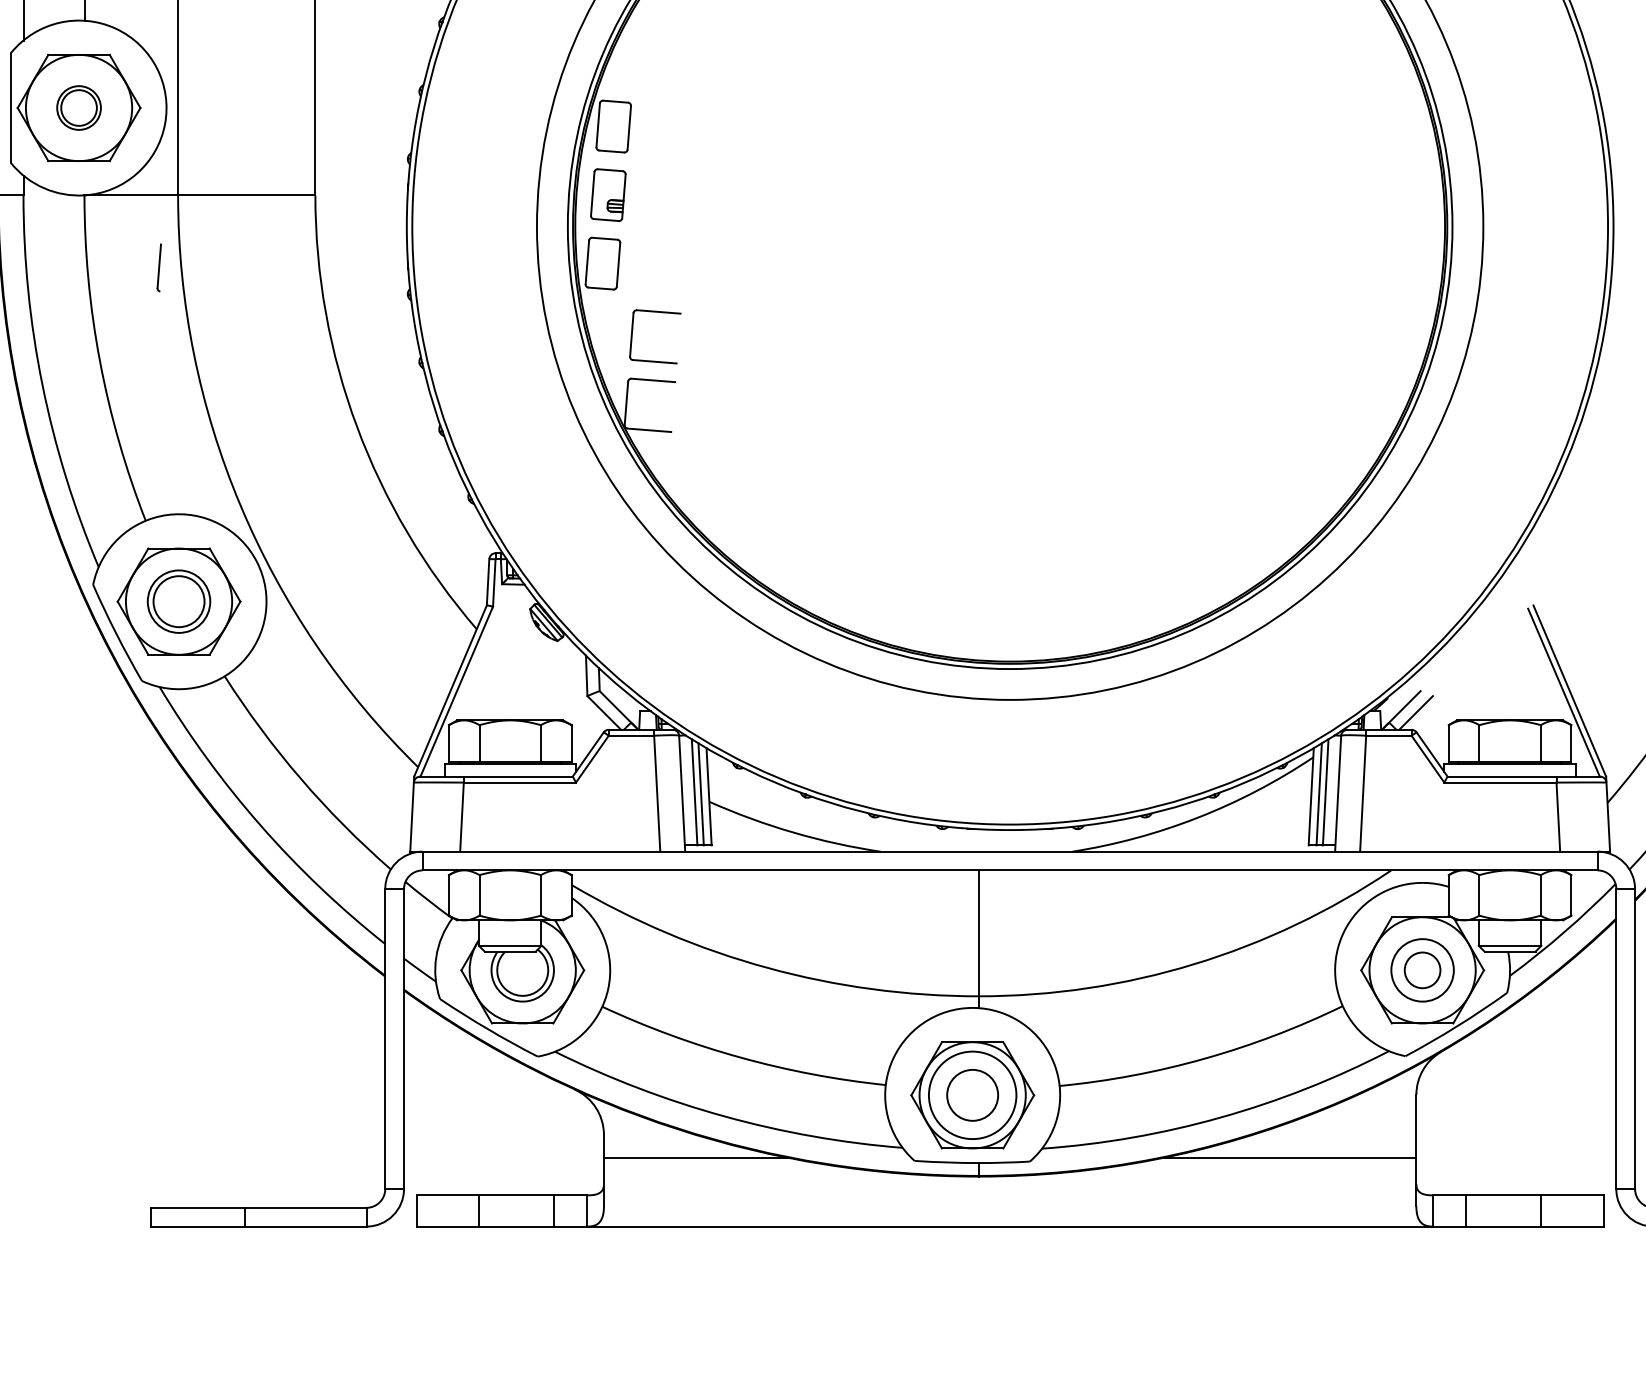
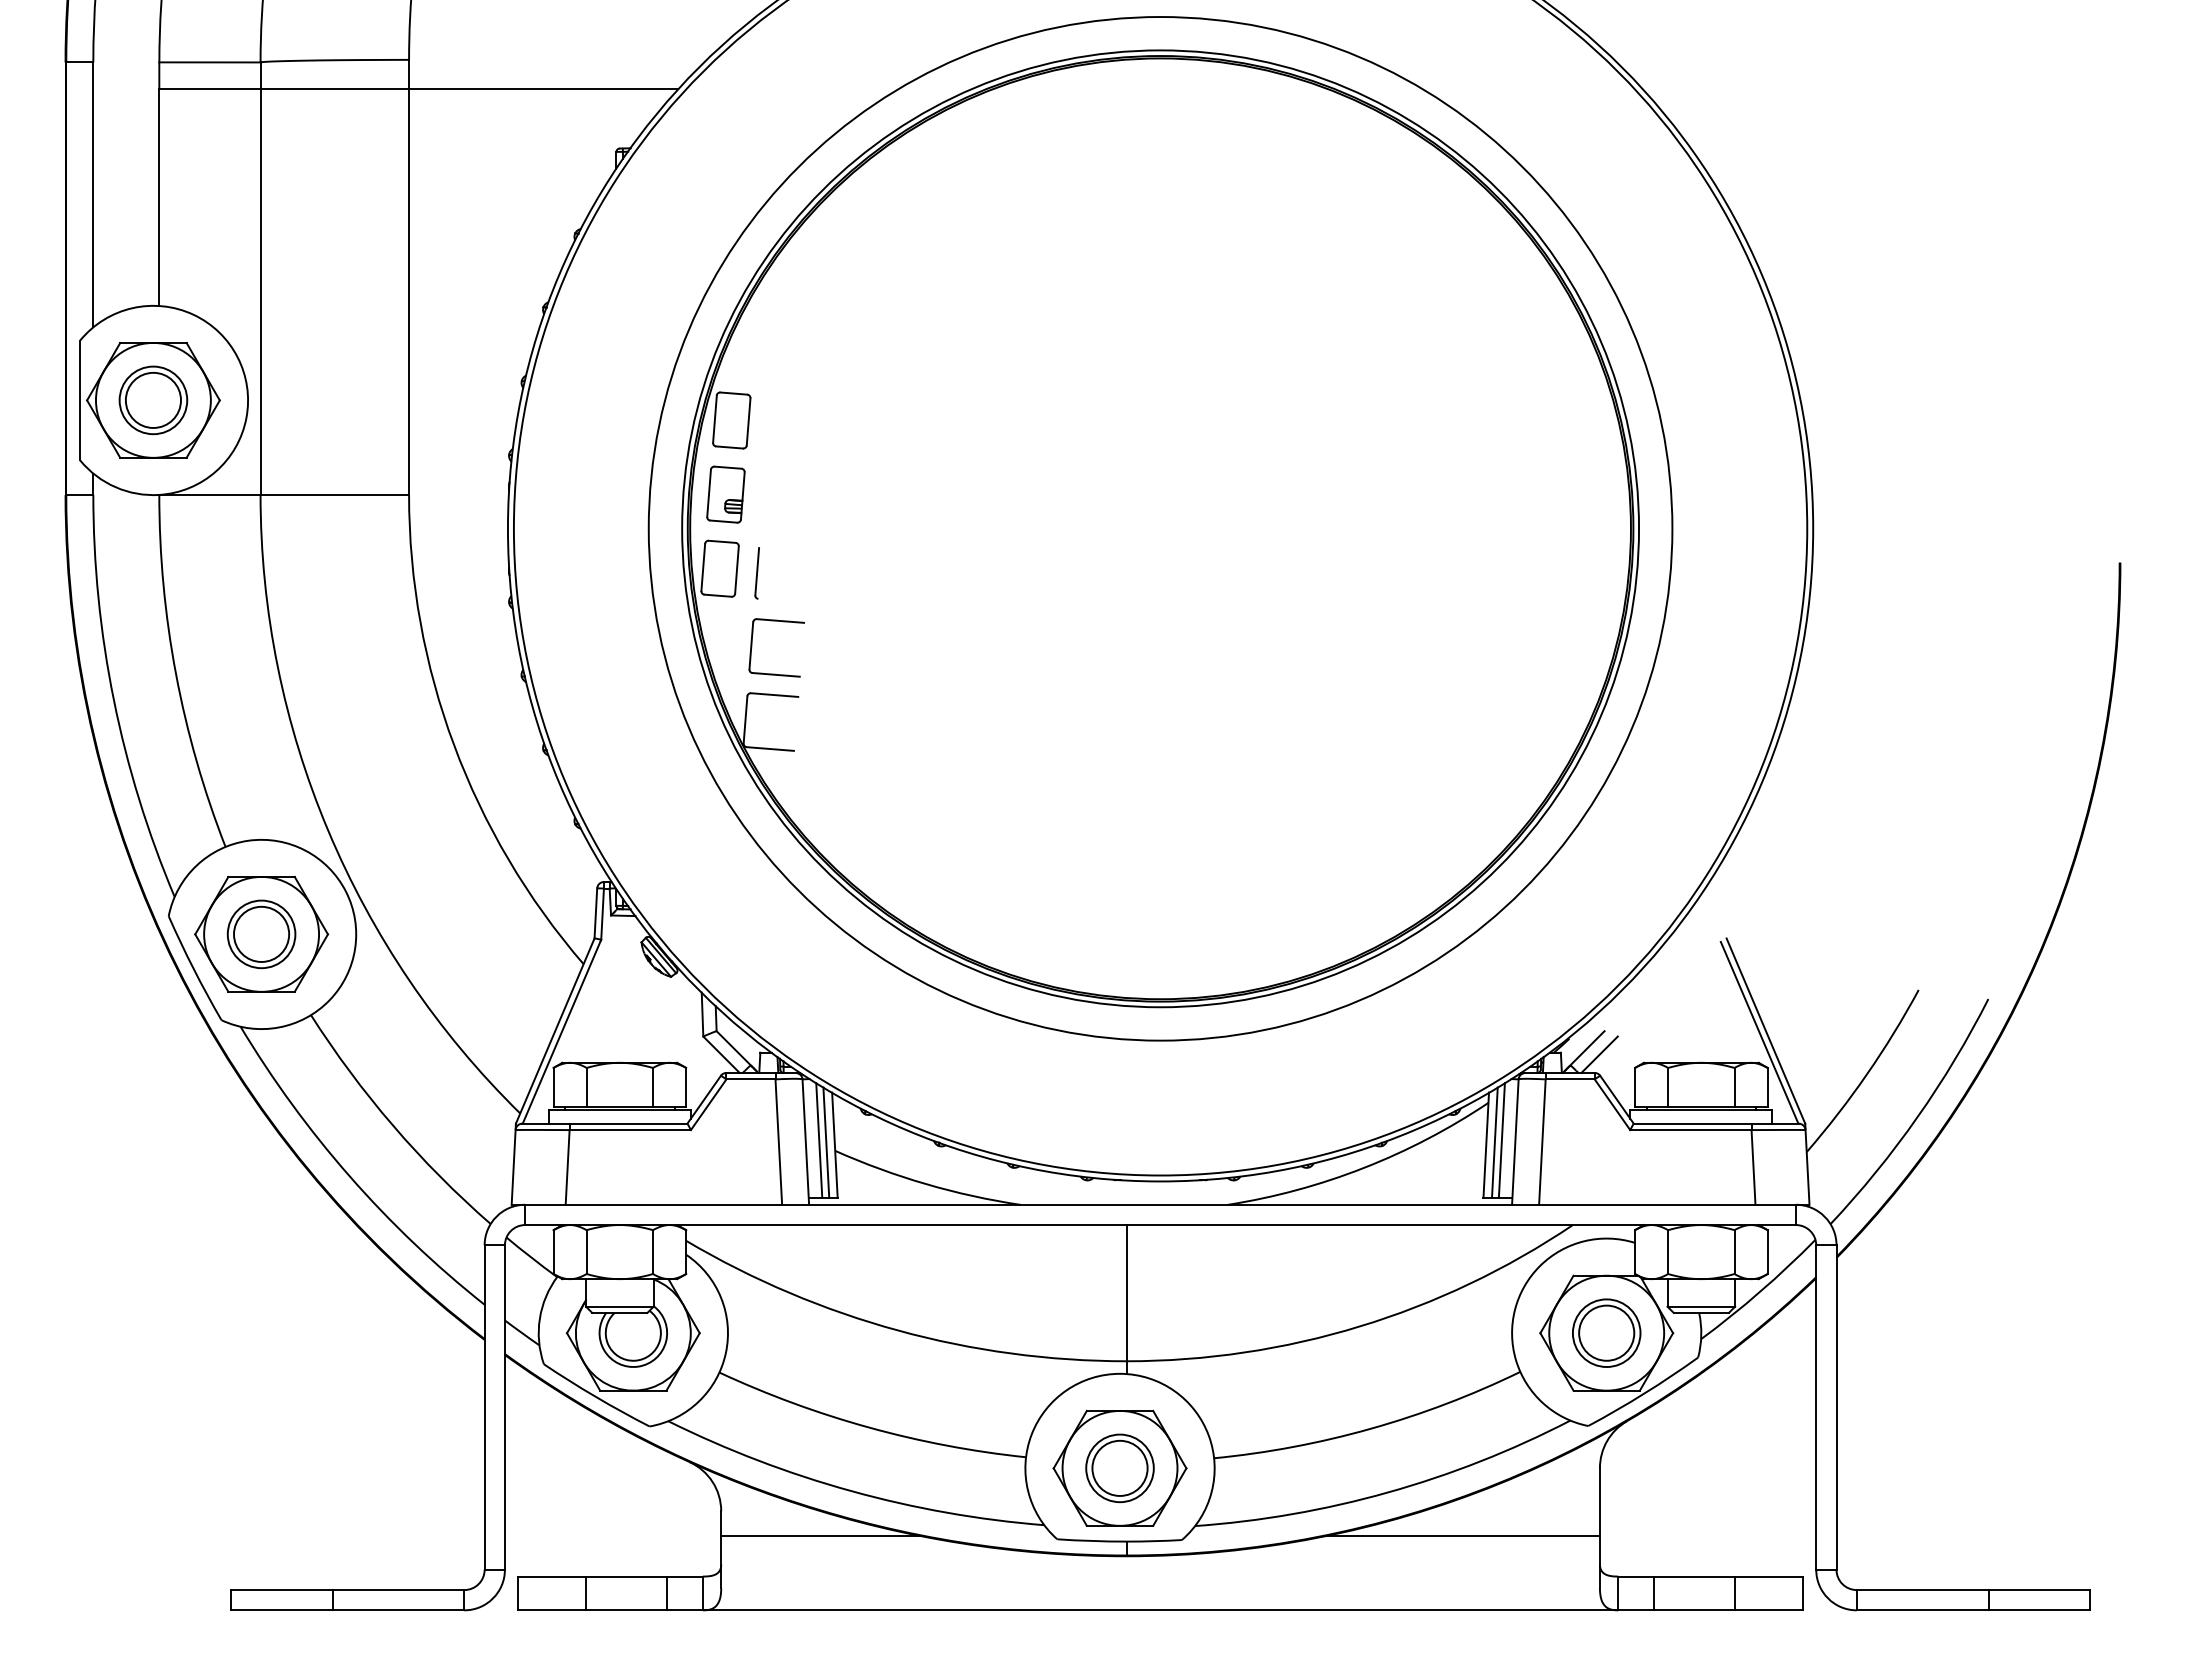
part: (79, 108) -> (153, 400), size x1.43
part: (158, 268) -> (756, 573), moved
circle: (1422, 969) -> (1606, 1332), size x1.43
circle: (972, 1095) -> (1119, 1468), size x0.71

